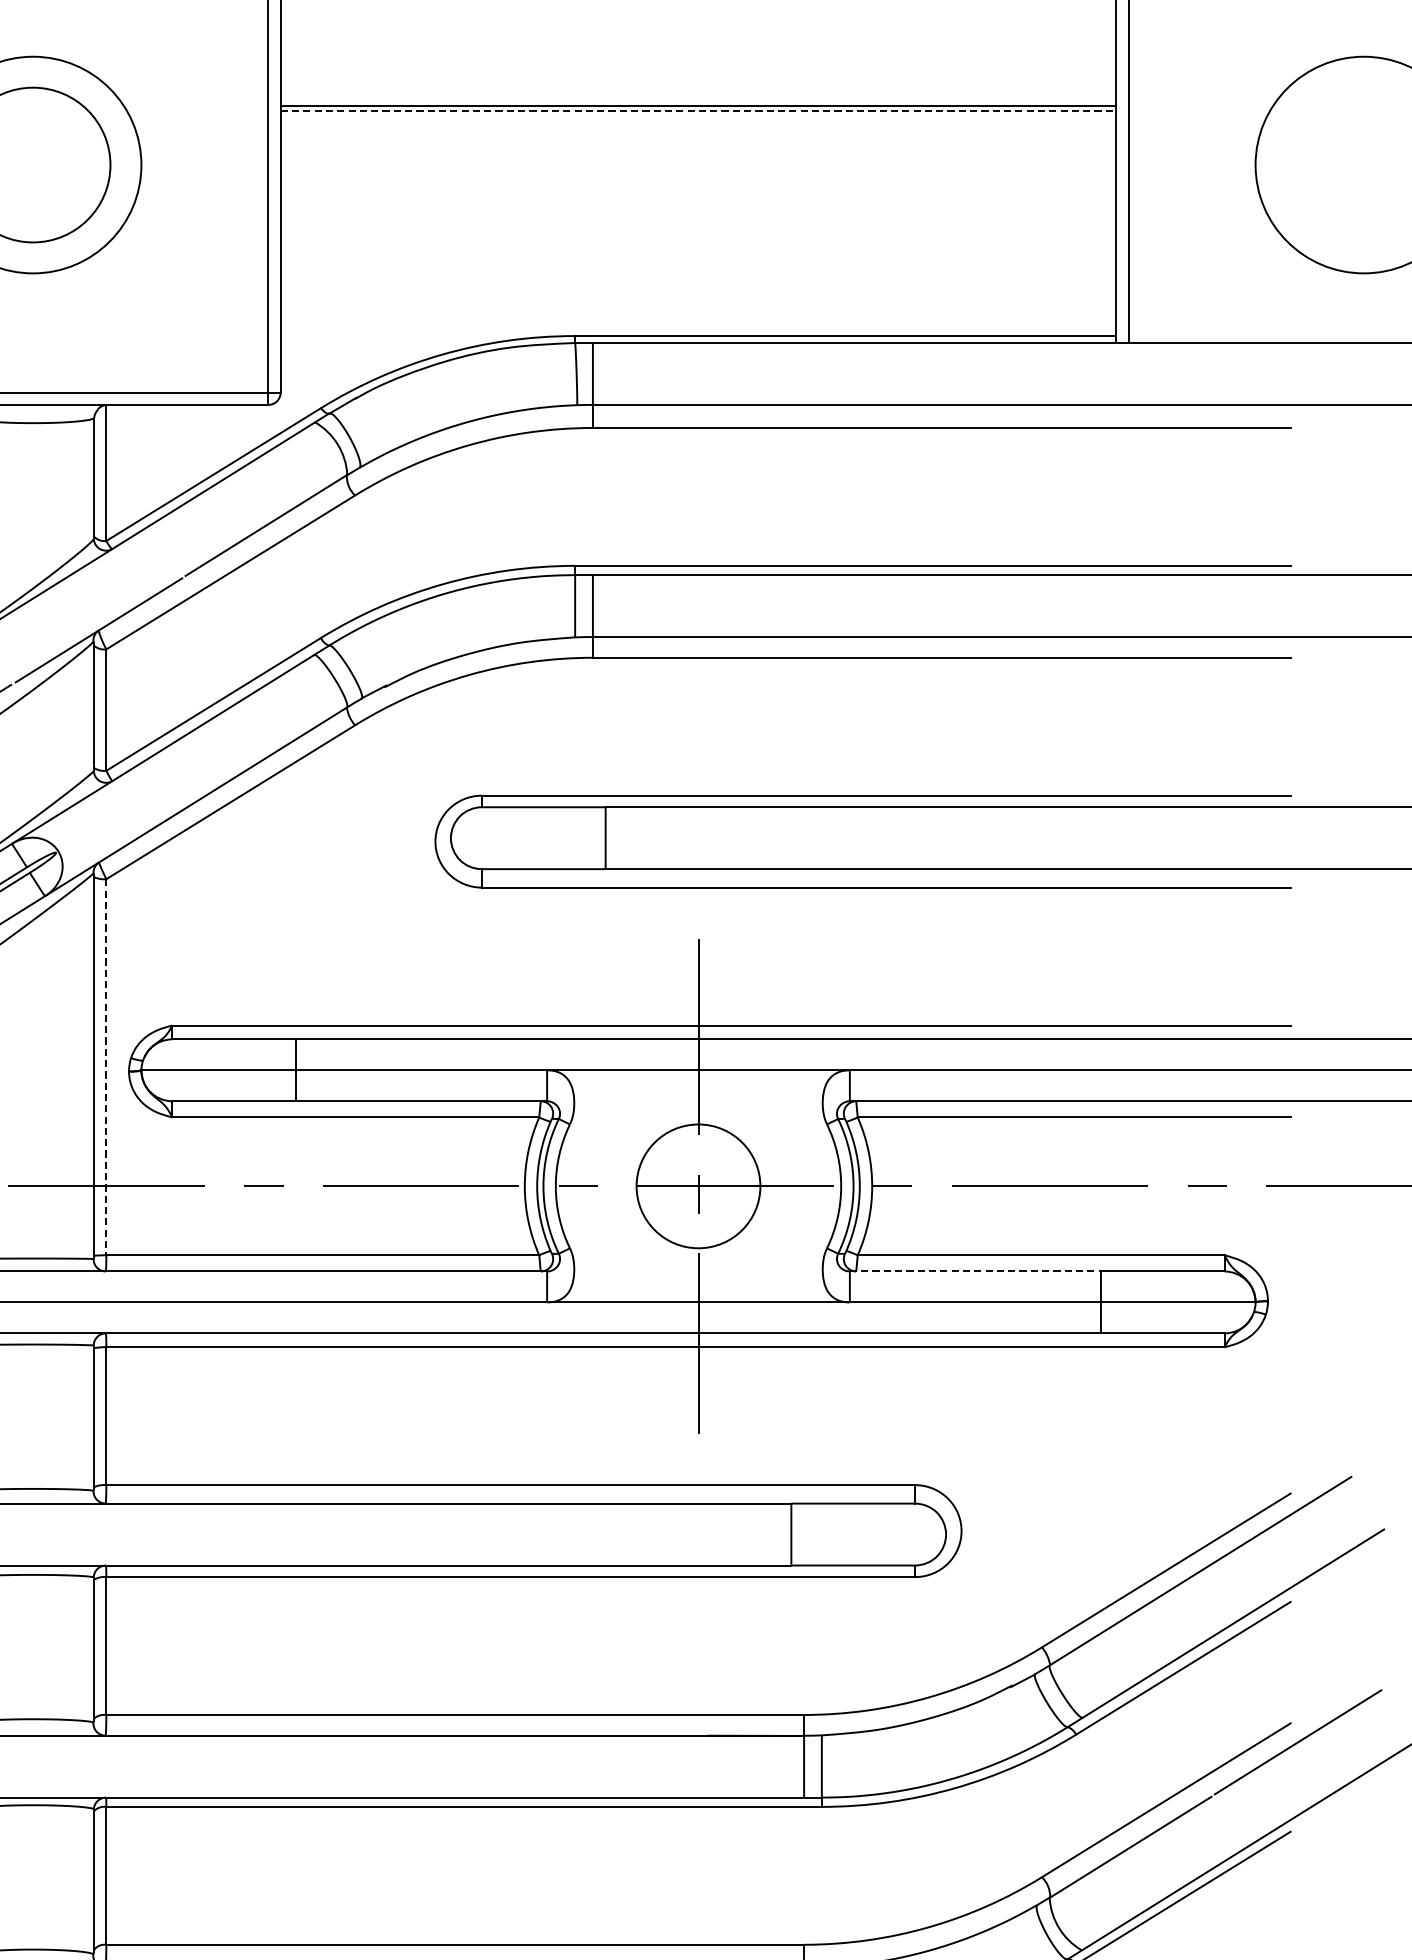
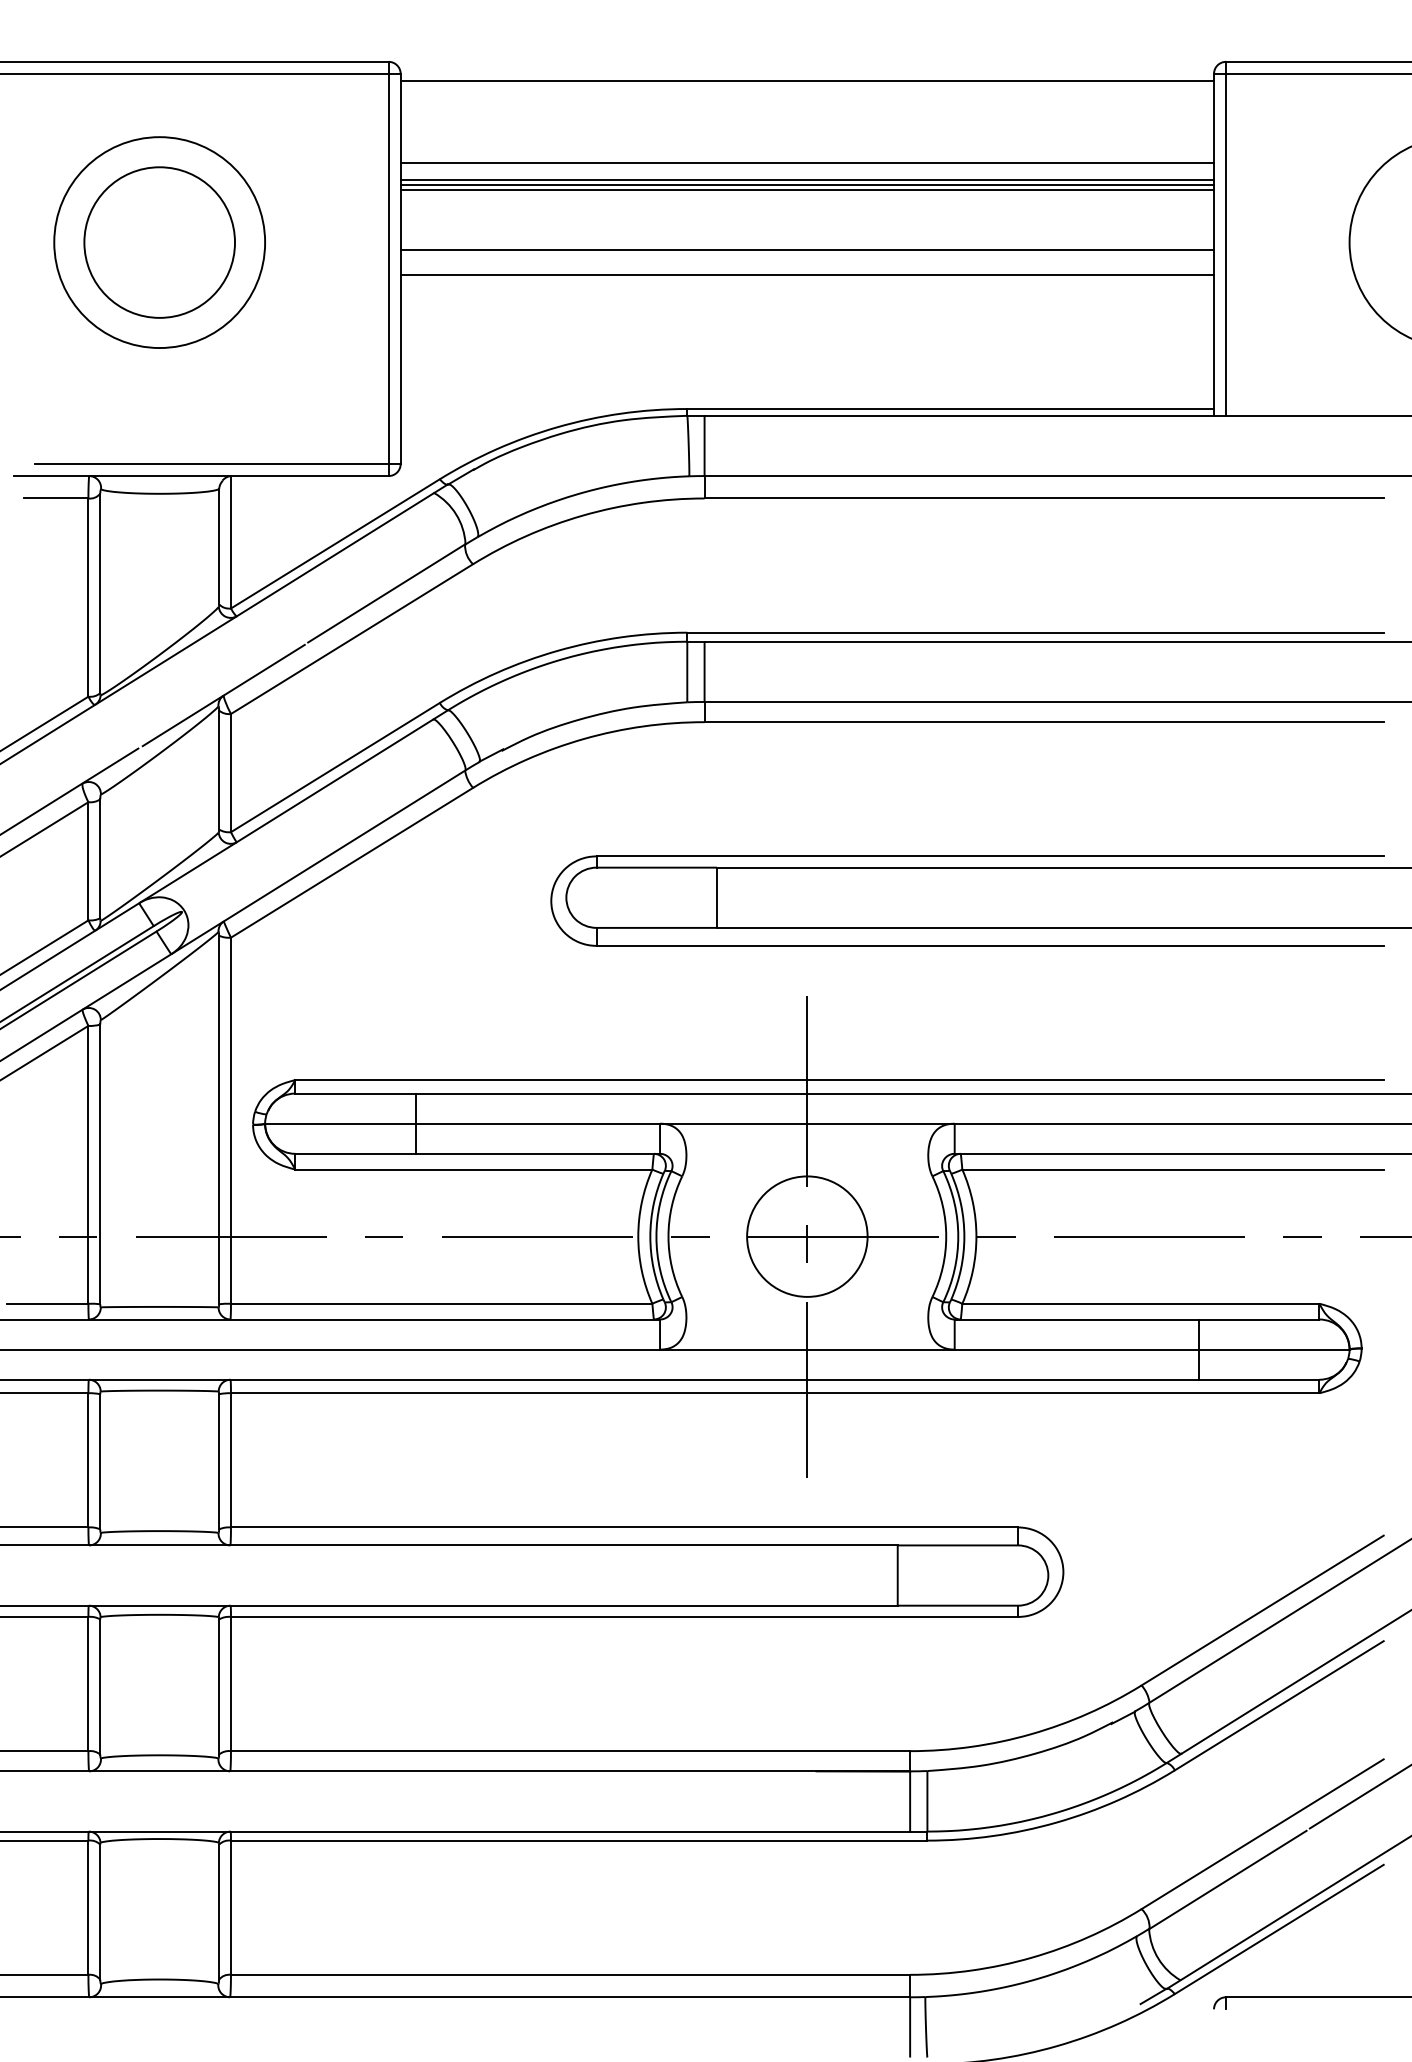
line: (698, 83) -> (807, 163), added
line: (698, 101) -> (807, 180), added
line: (698, 110) -> (807, 189), dashed -> solid
line: (698, 173) -> (807, 250), added
line: (698, 197) -> (807, 274), added
line: (105, 1068) -> (230, 1121), dashed -> solid
line: (976, 1271) -> (1077, 1319), dashed -> solid

